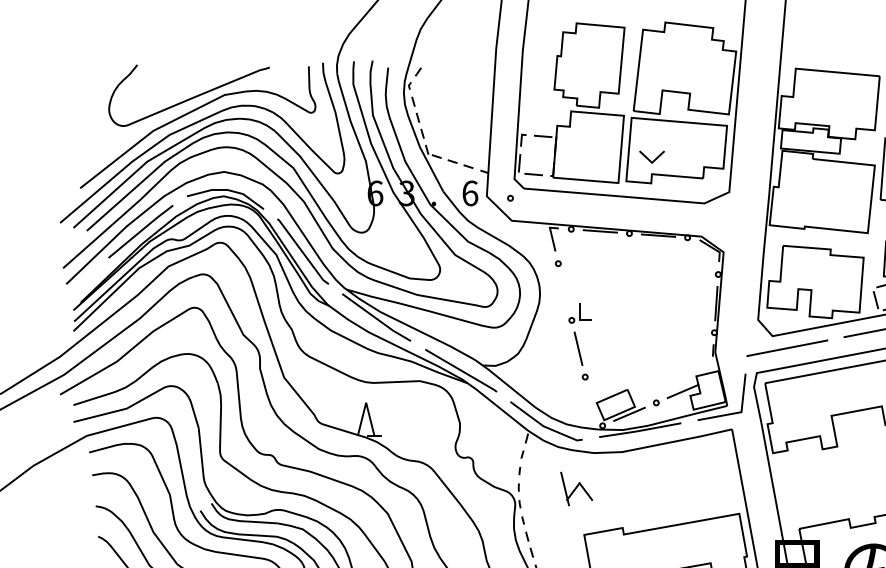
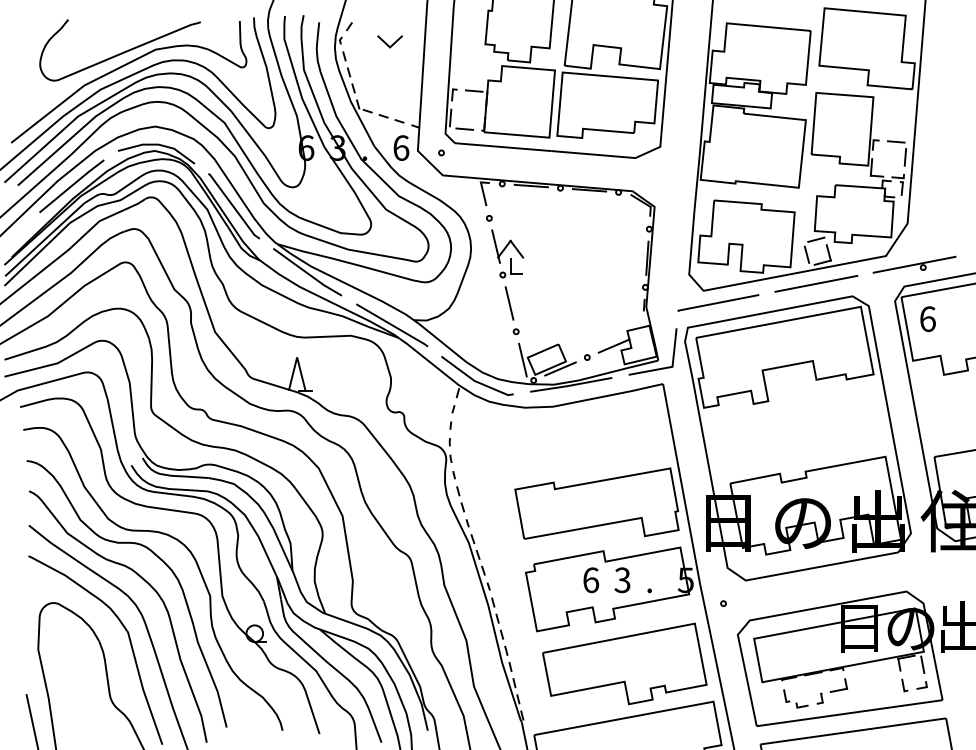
line: (649, 158) -> (387, 43), moved
line: (591, 404) -> (522, 359), added
part: (576, 488) -> (507, 246), moved

